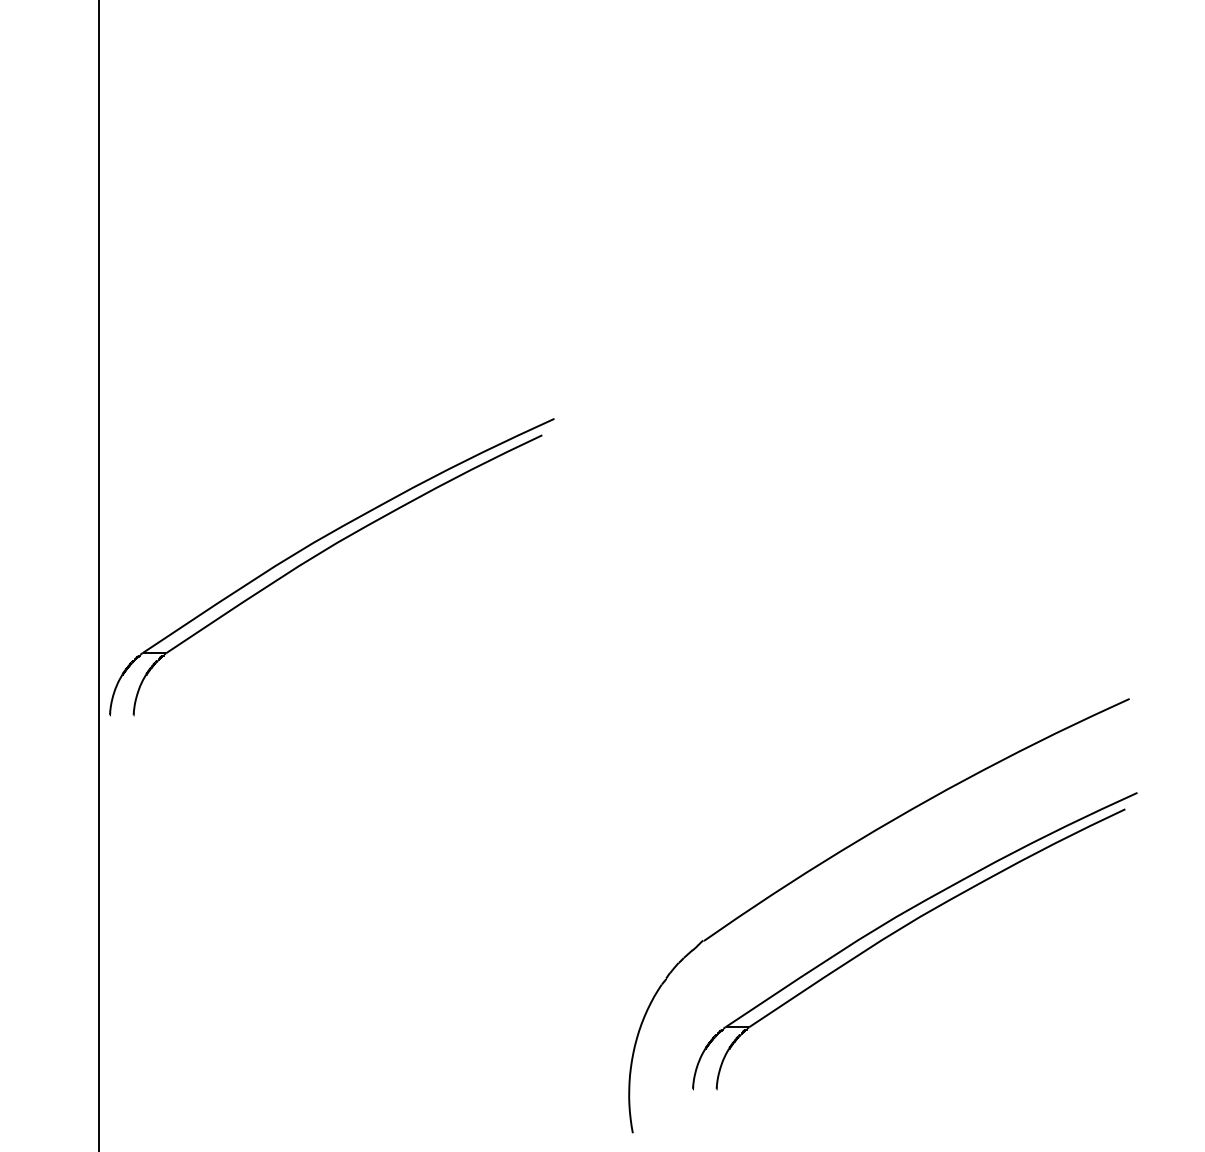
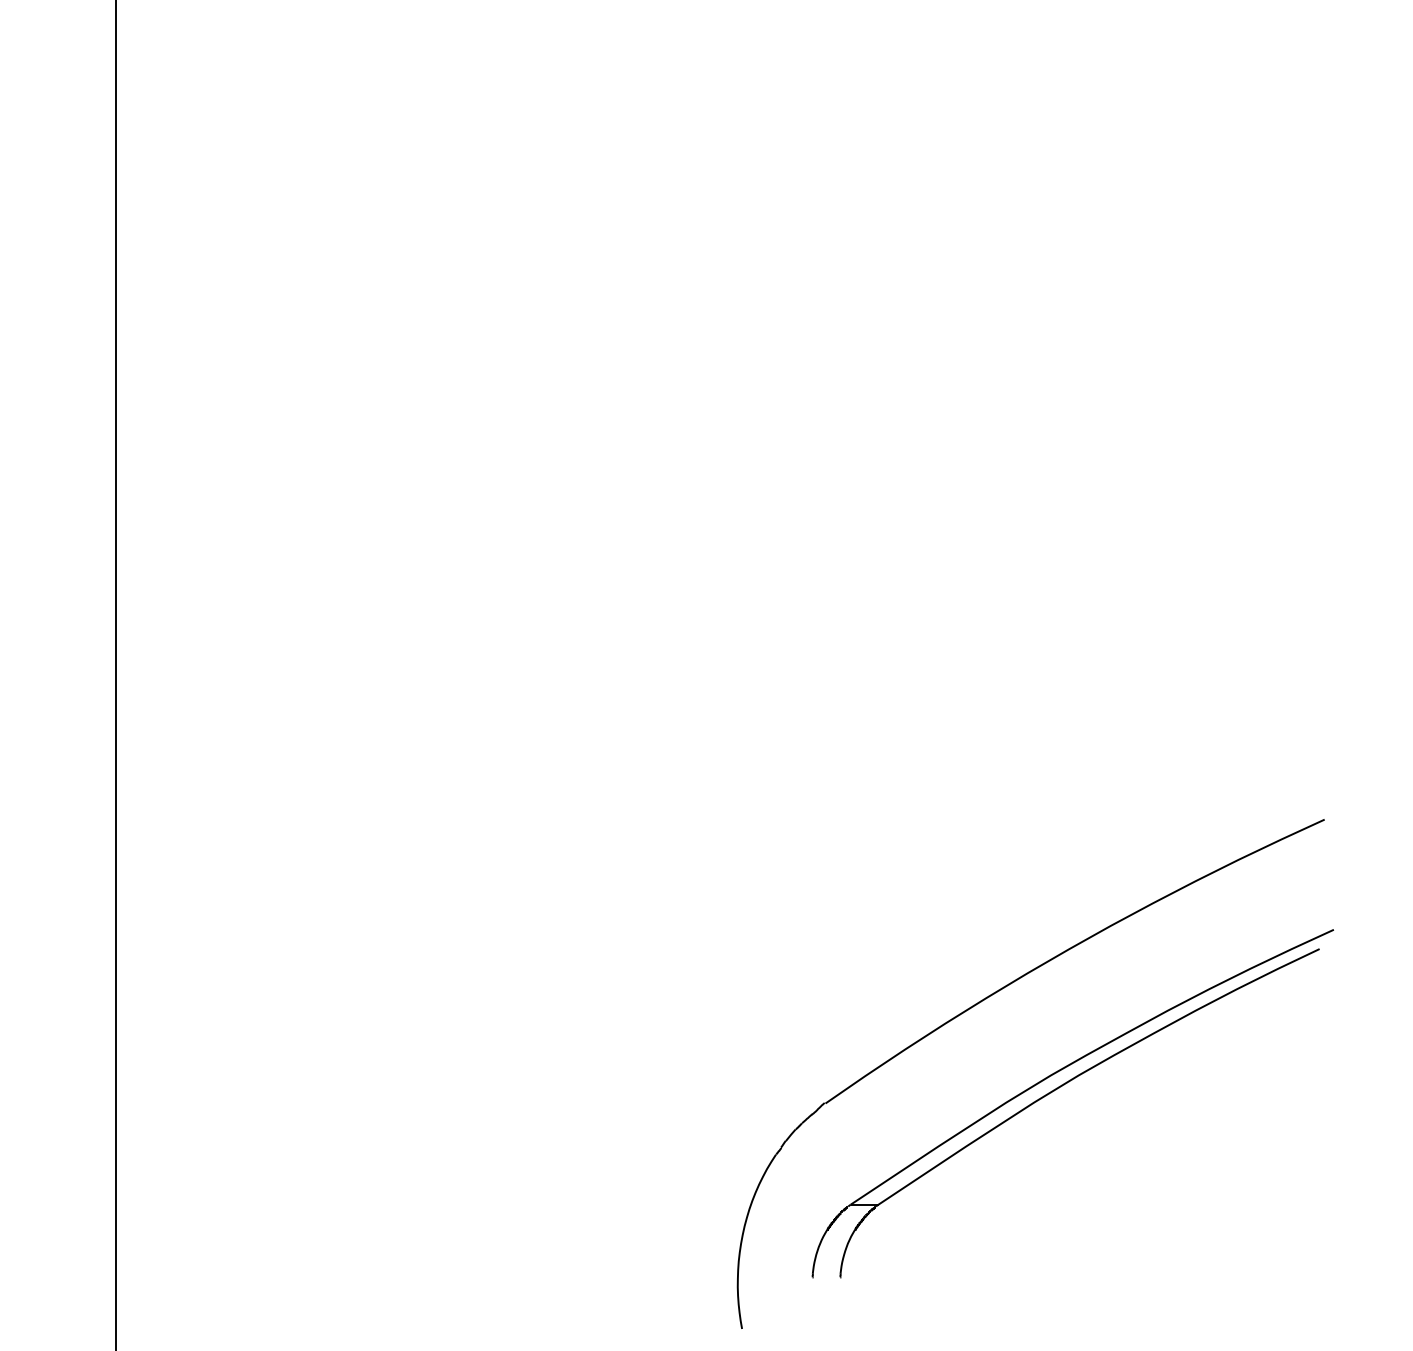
part: (323, 552) -> (379, 647), removed

